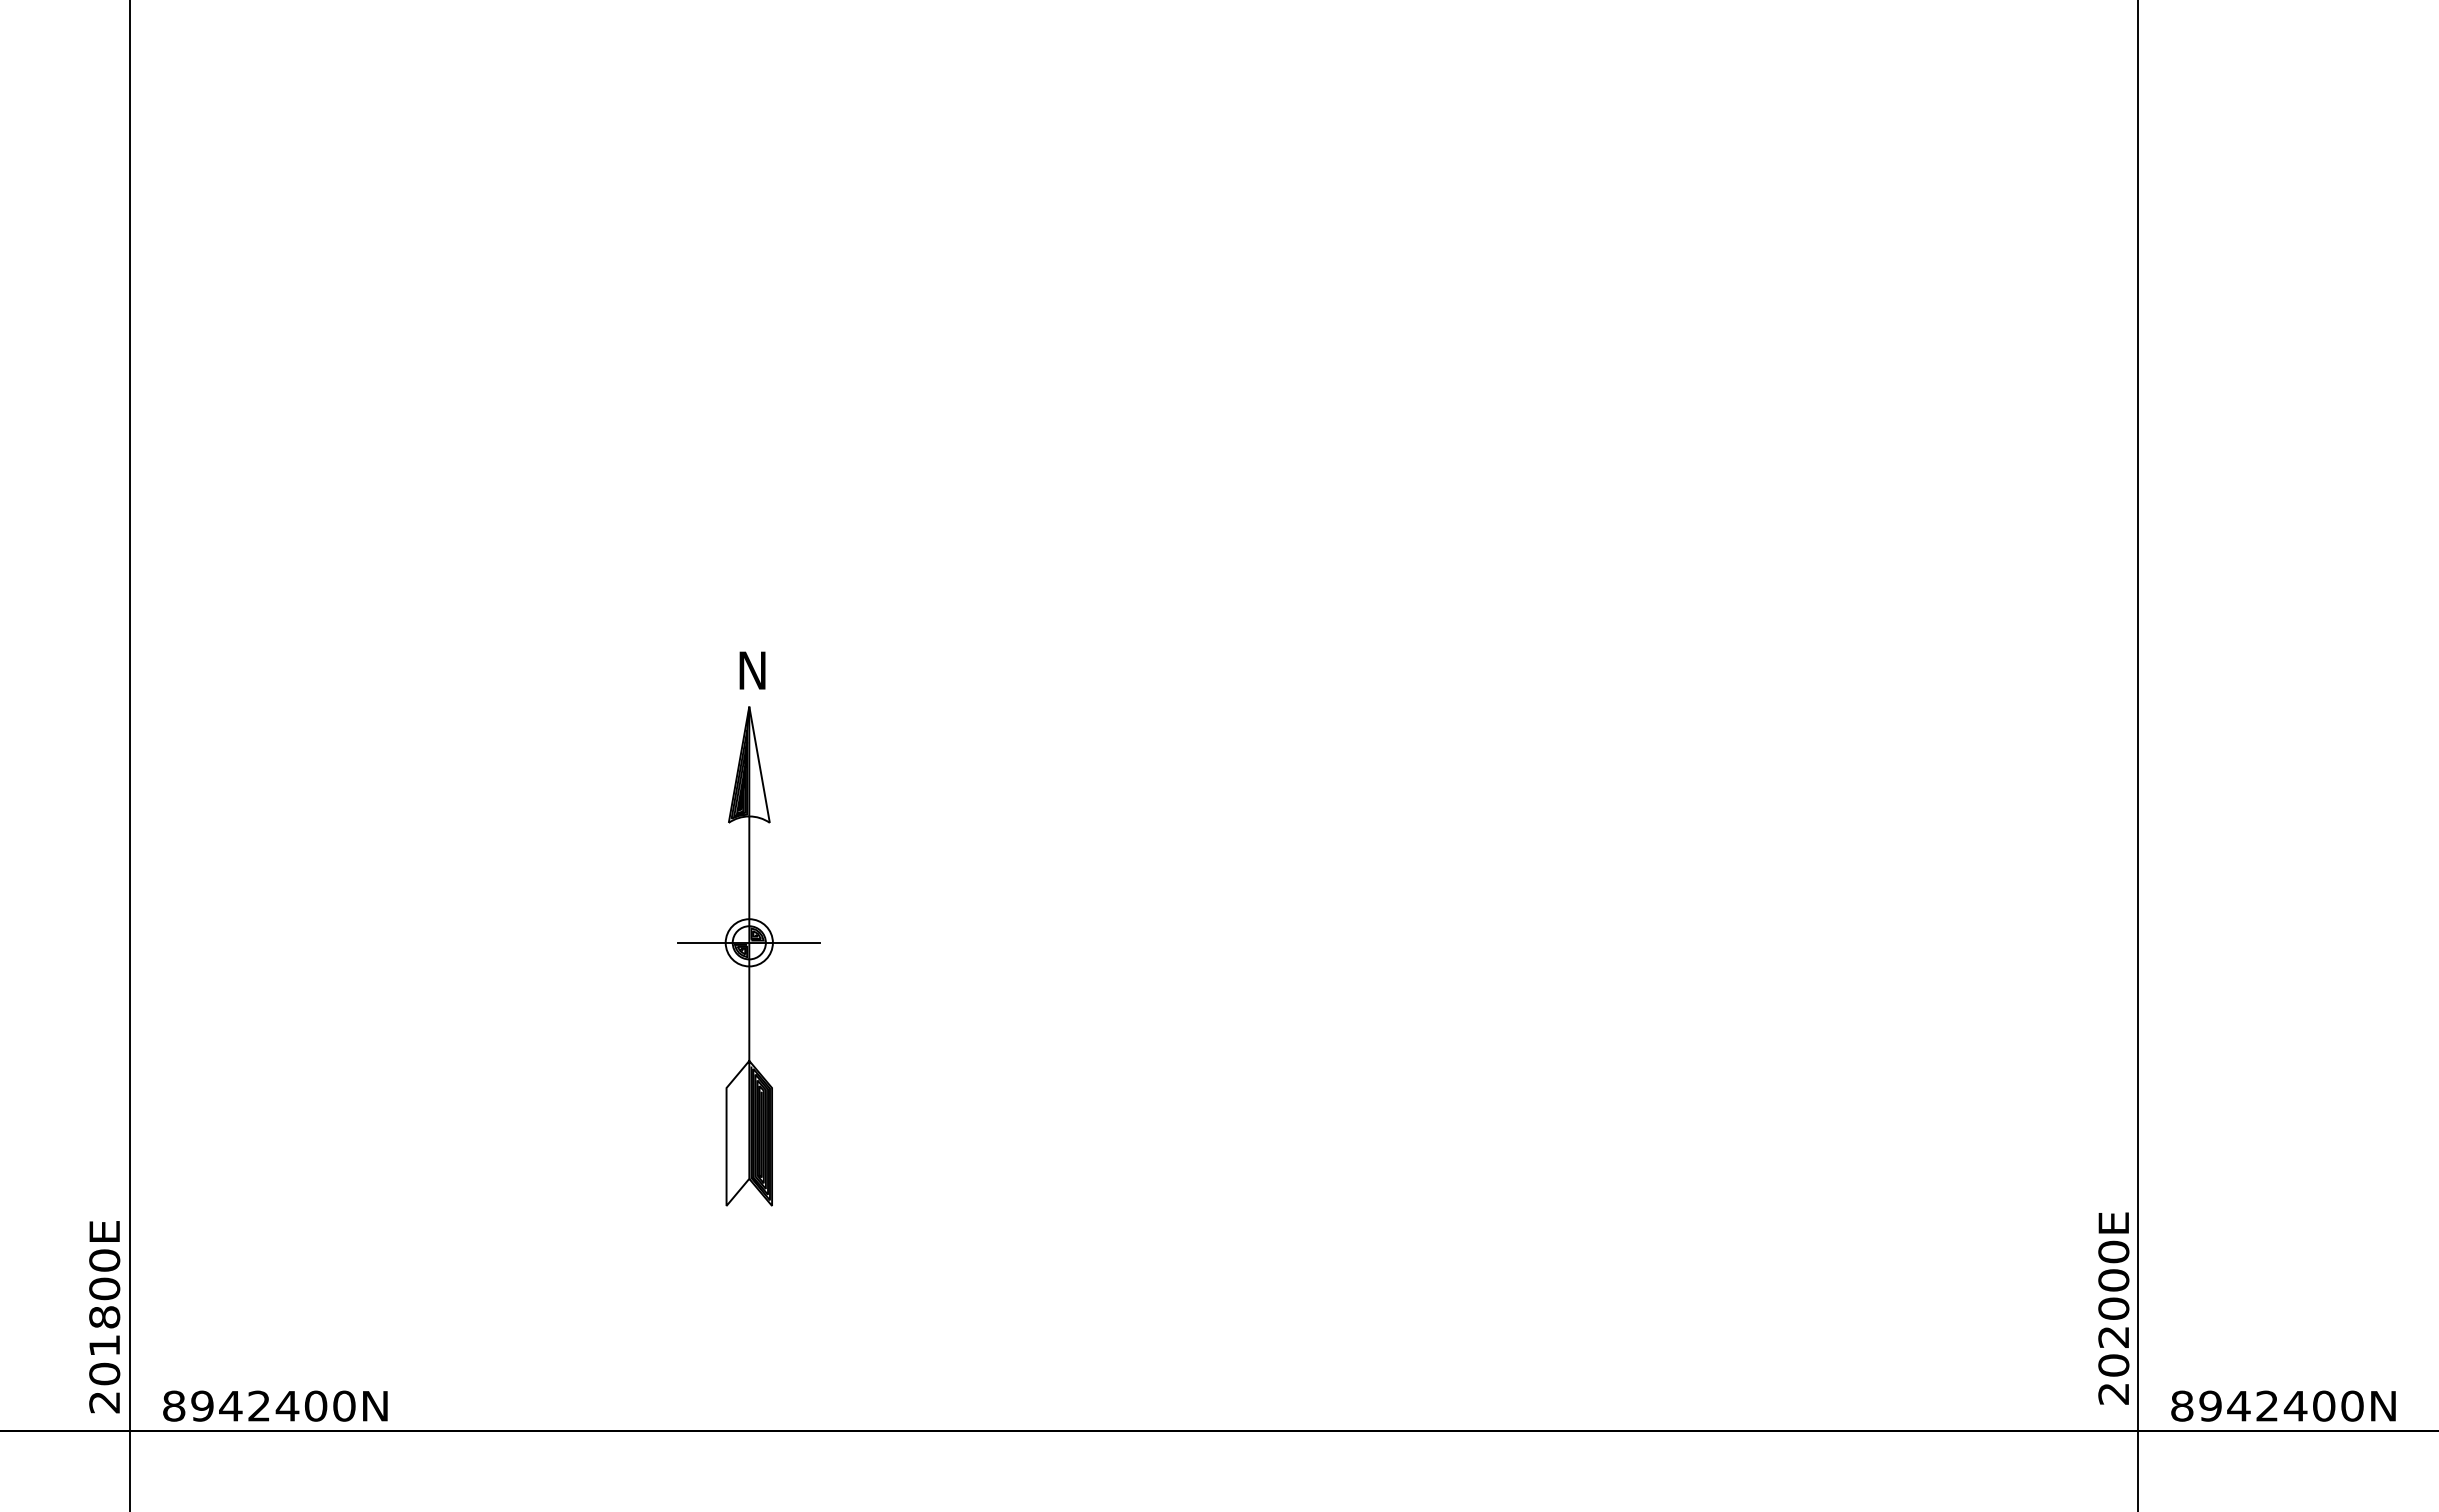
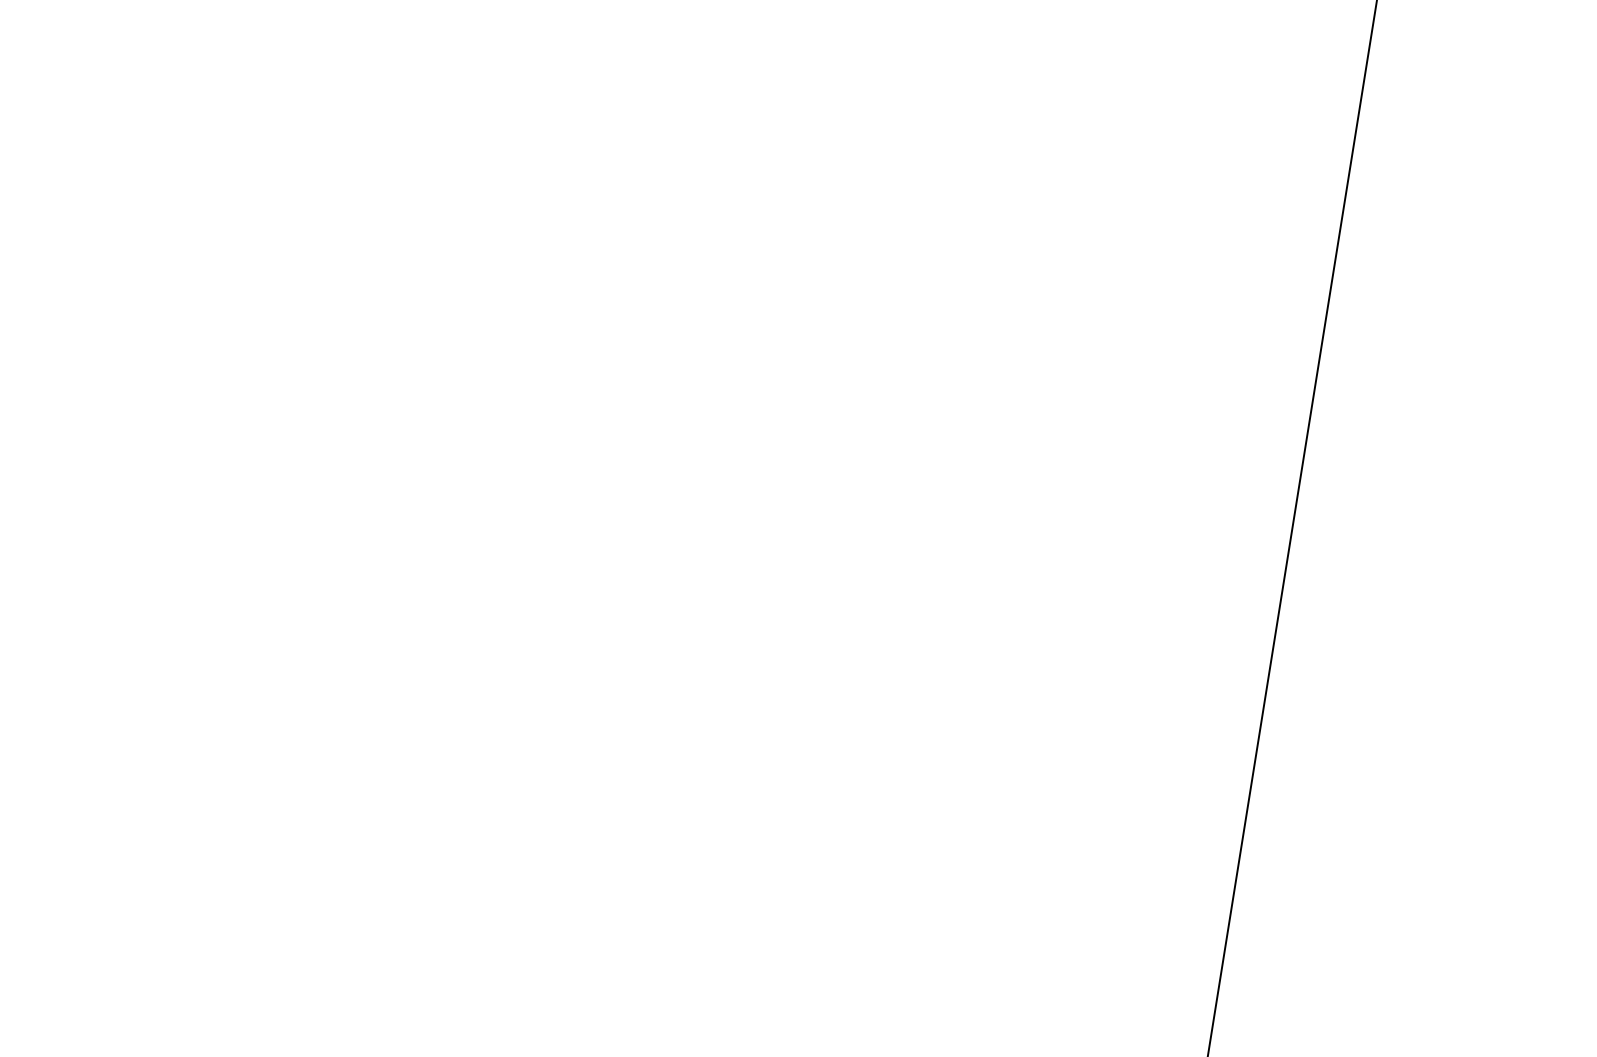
part: (748, 928) -> (140, 673), removed

